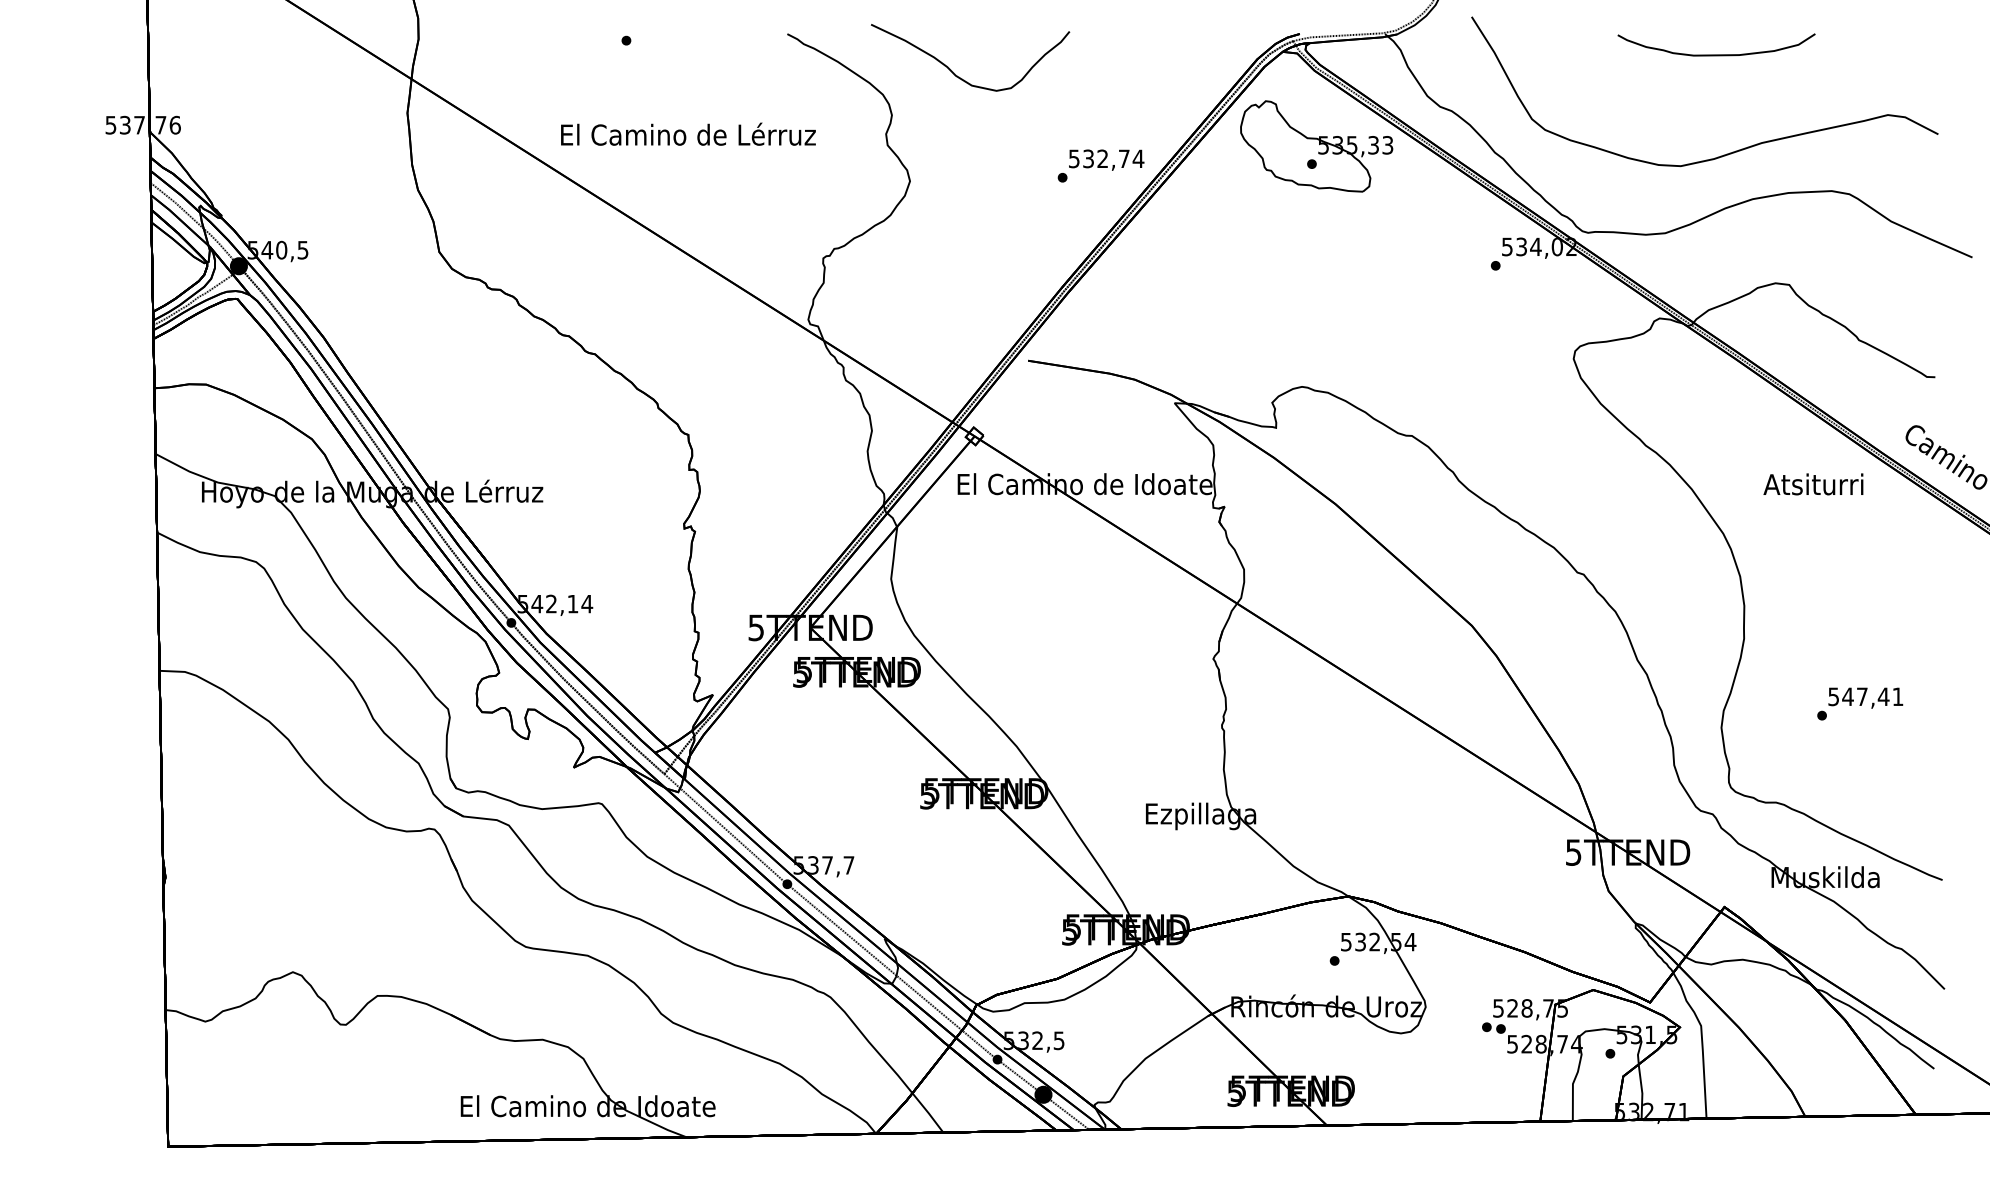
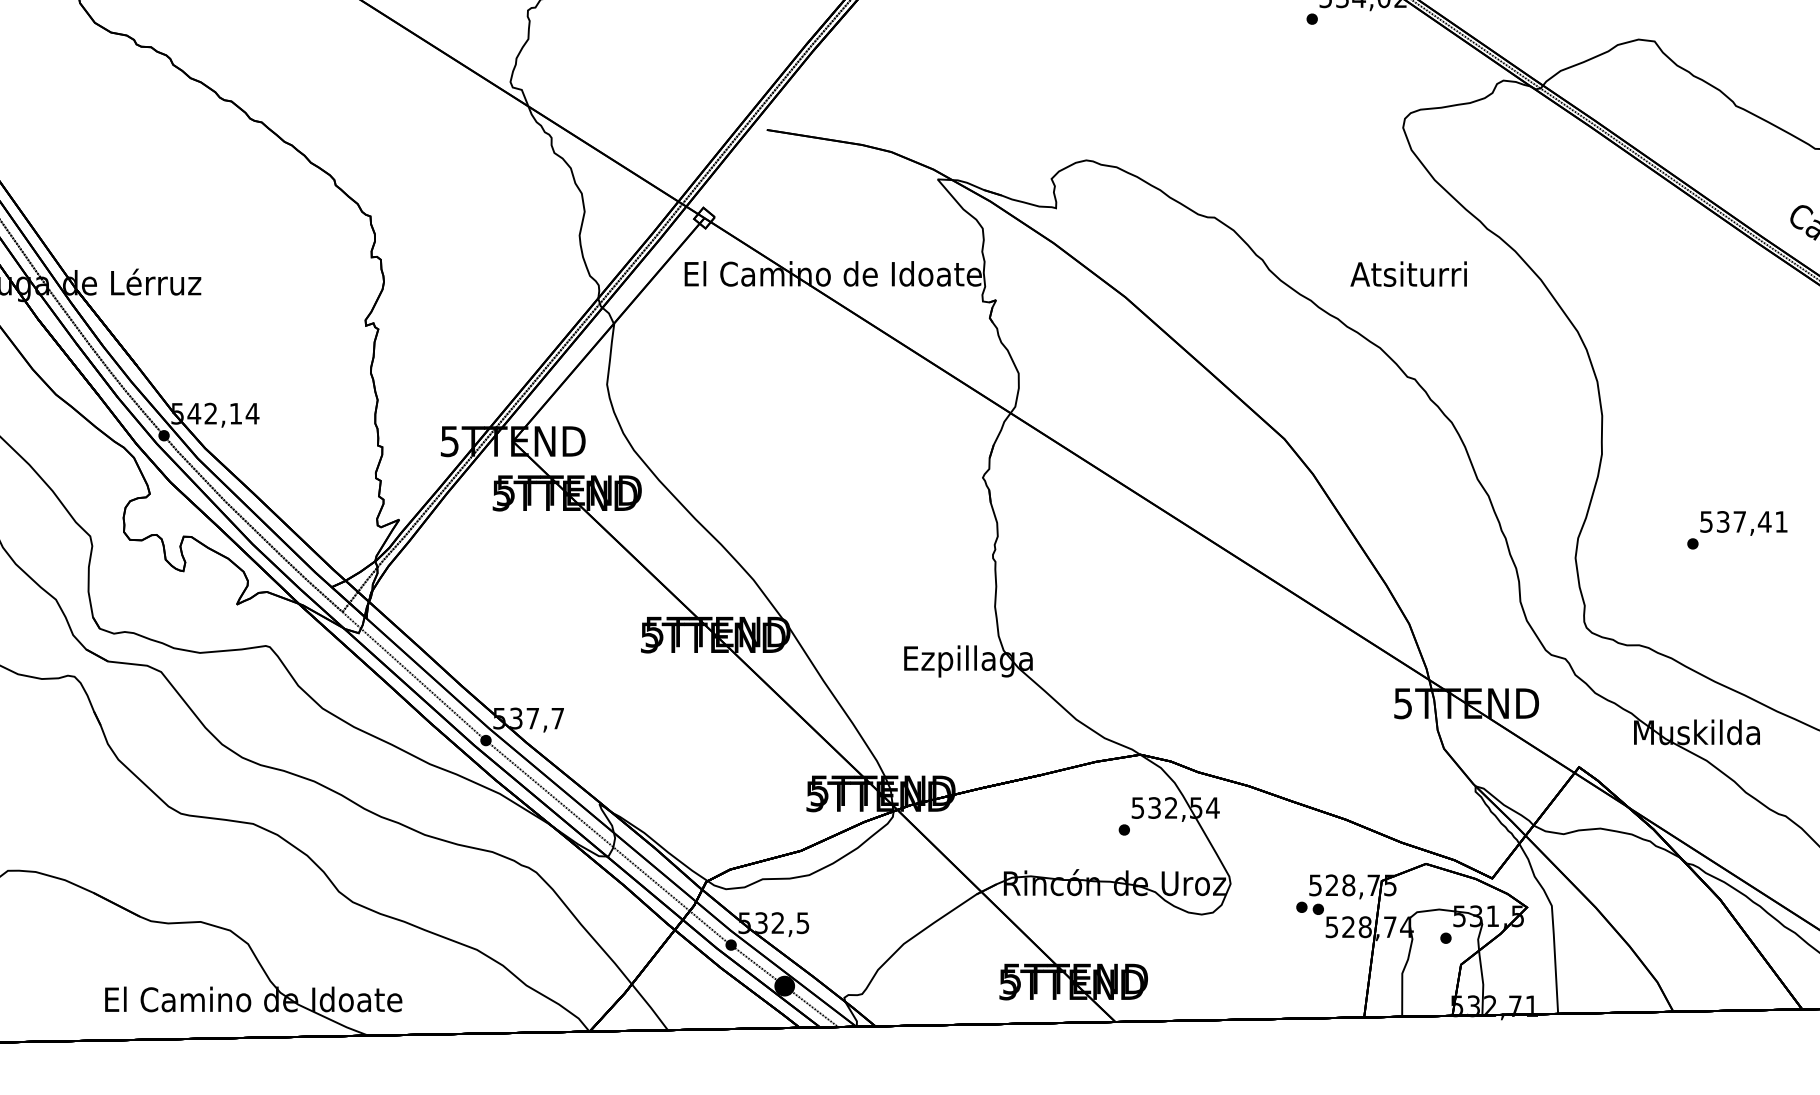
text: (1813, 484) -> (1408, 274), moved
text: (1847, 696) -> (1722, 521), 547,41 -> 537,41

